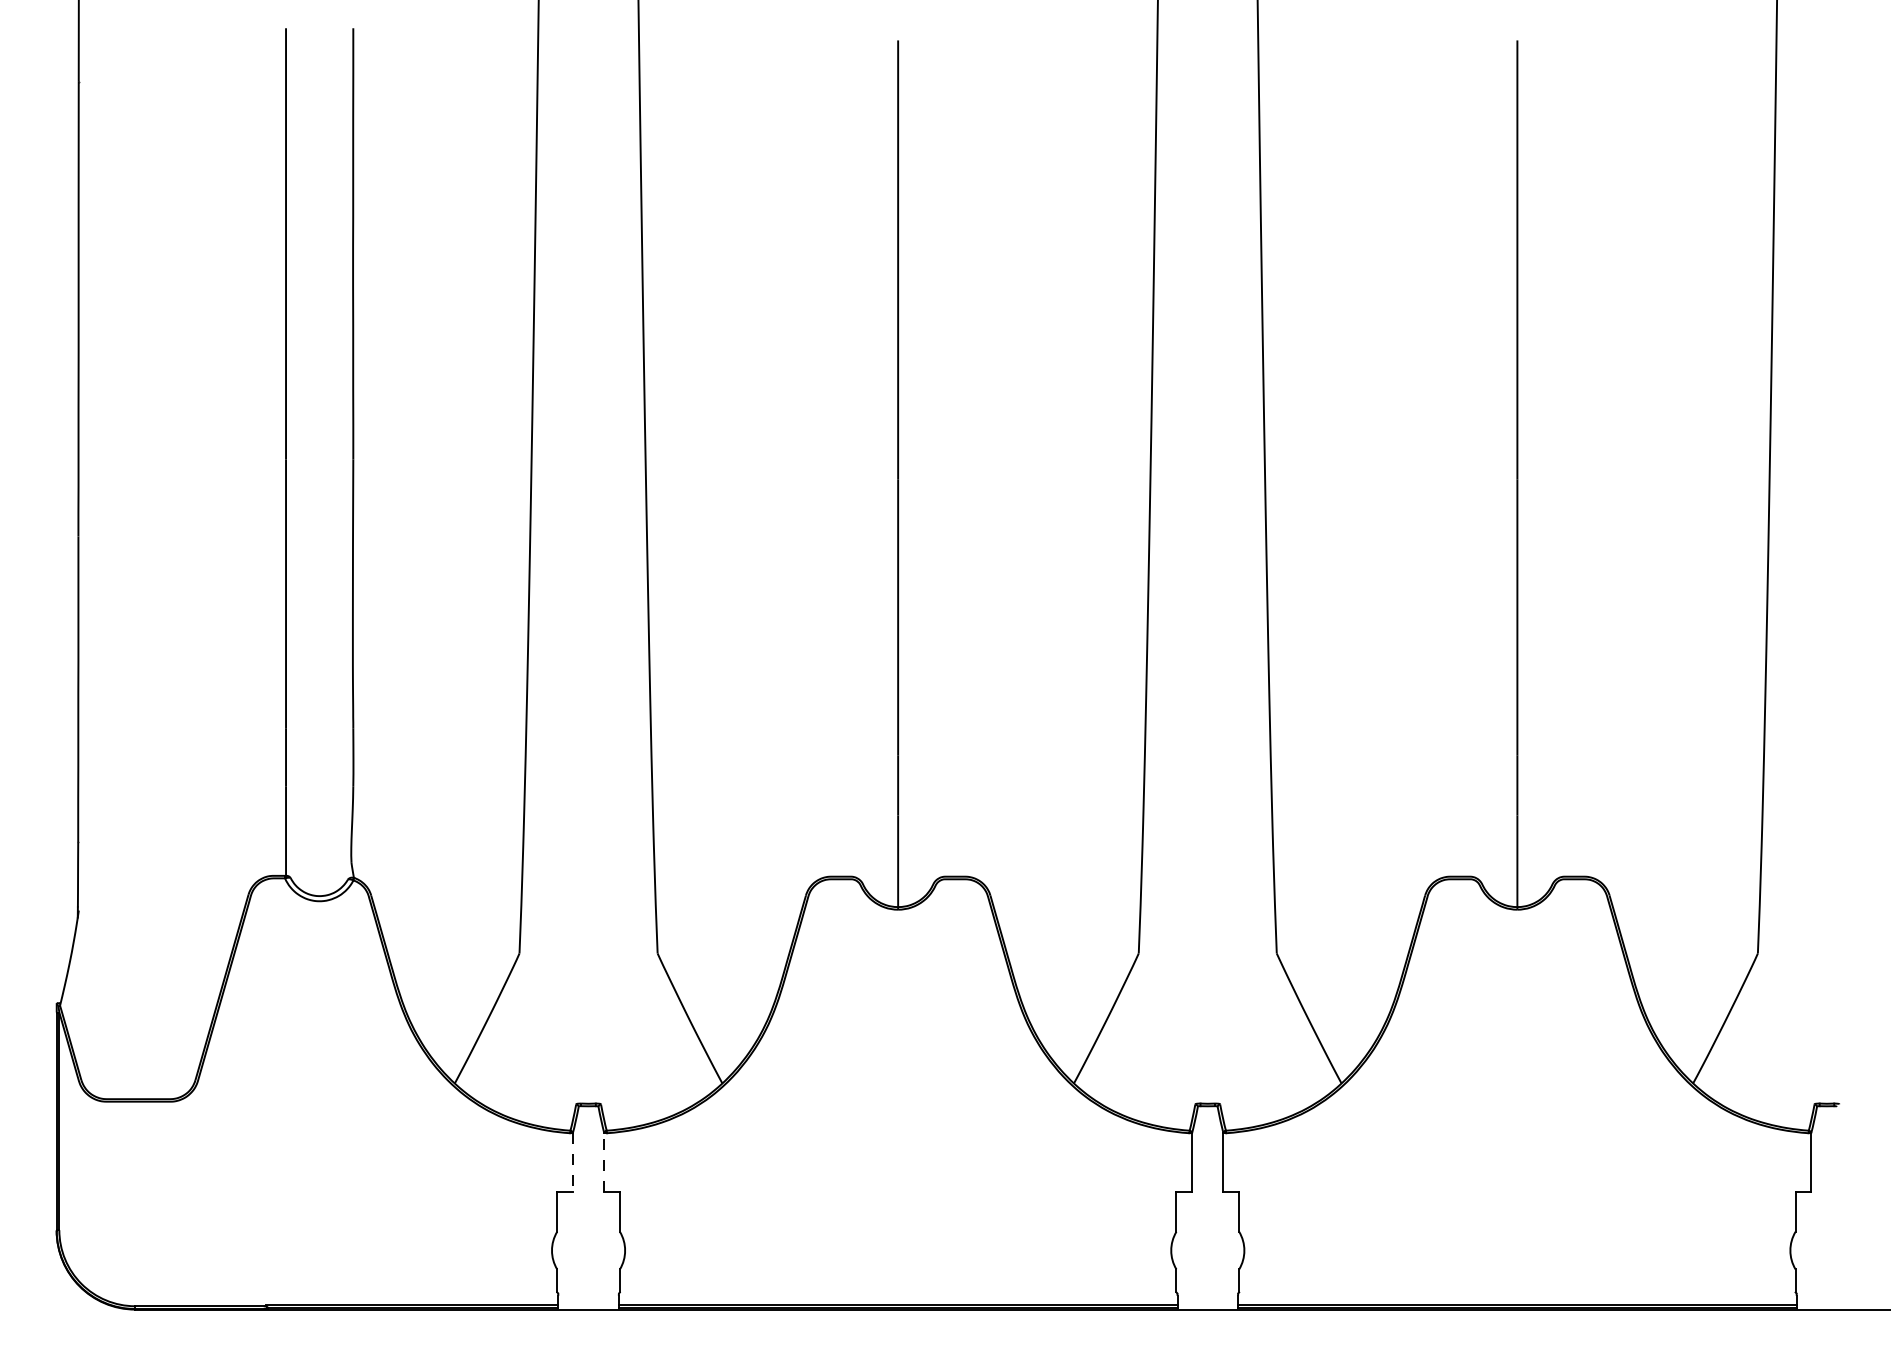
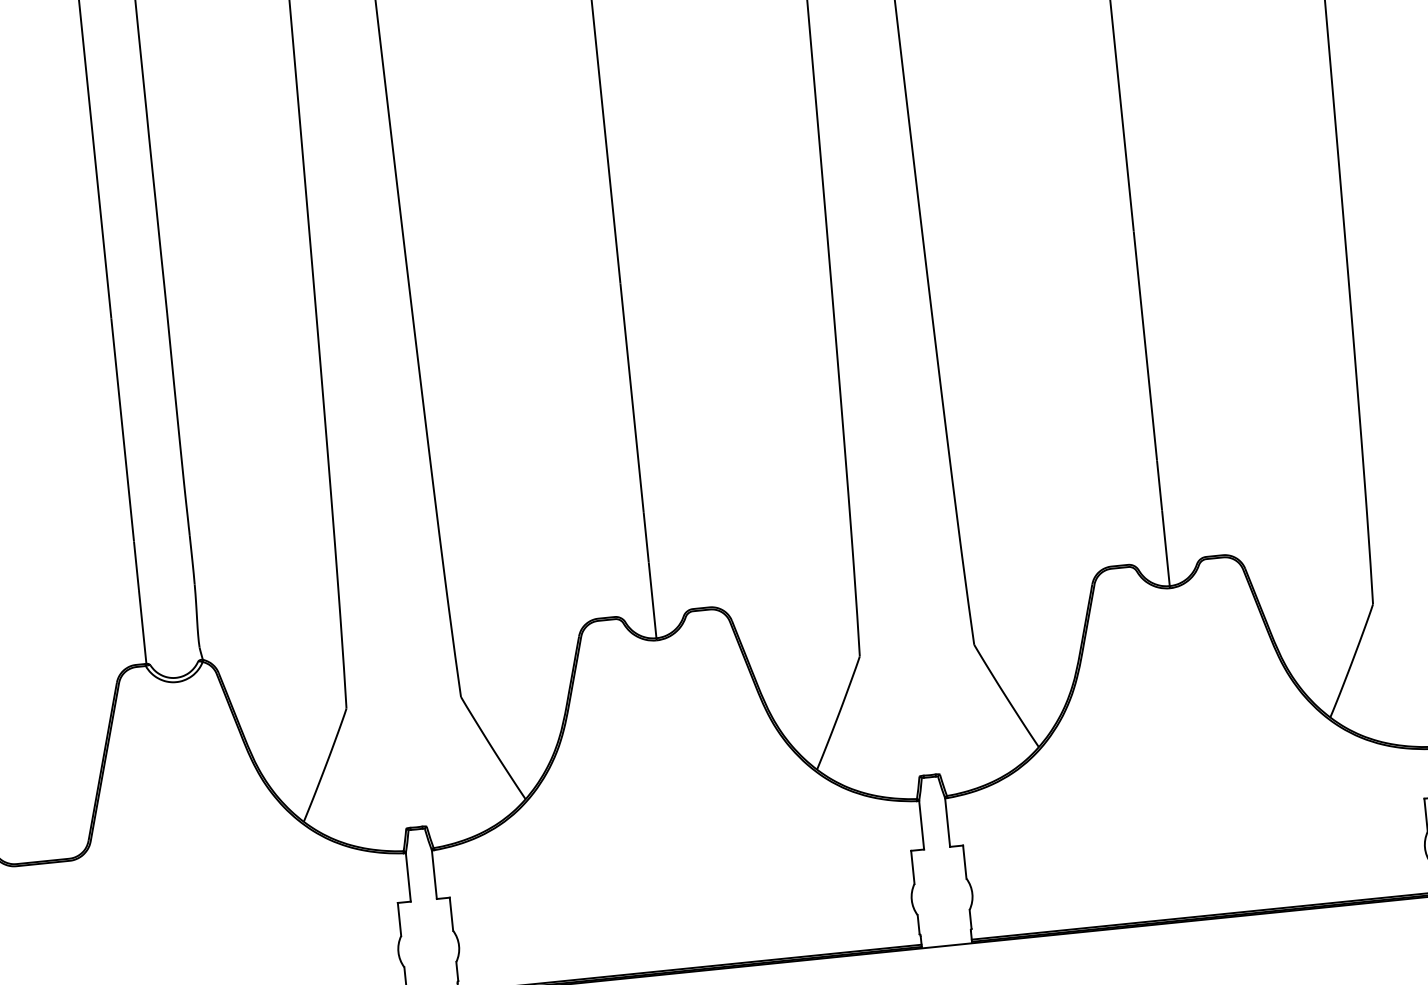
line: (604, 1162) -> (434, 874), dashed -> solid
line: (572, 1163) -> (408, 878), dashed -> solid

